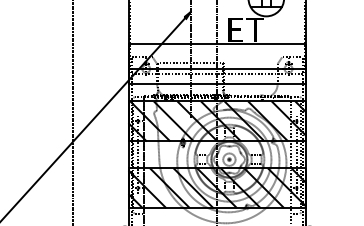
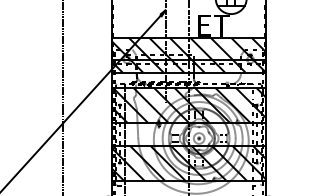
hatch: (217, 63) -> (188, 55), added

